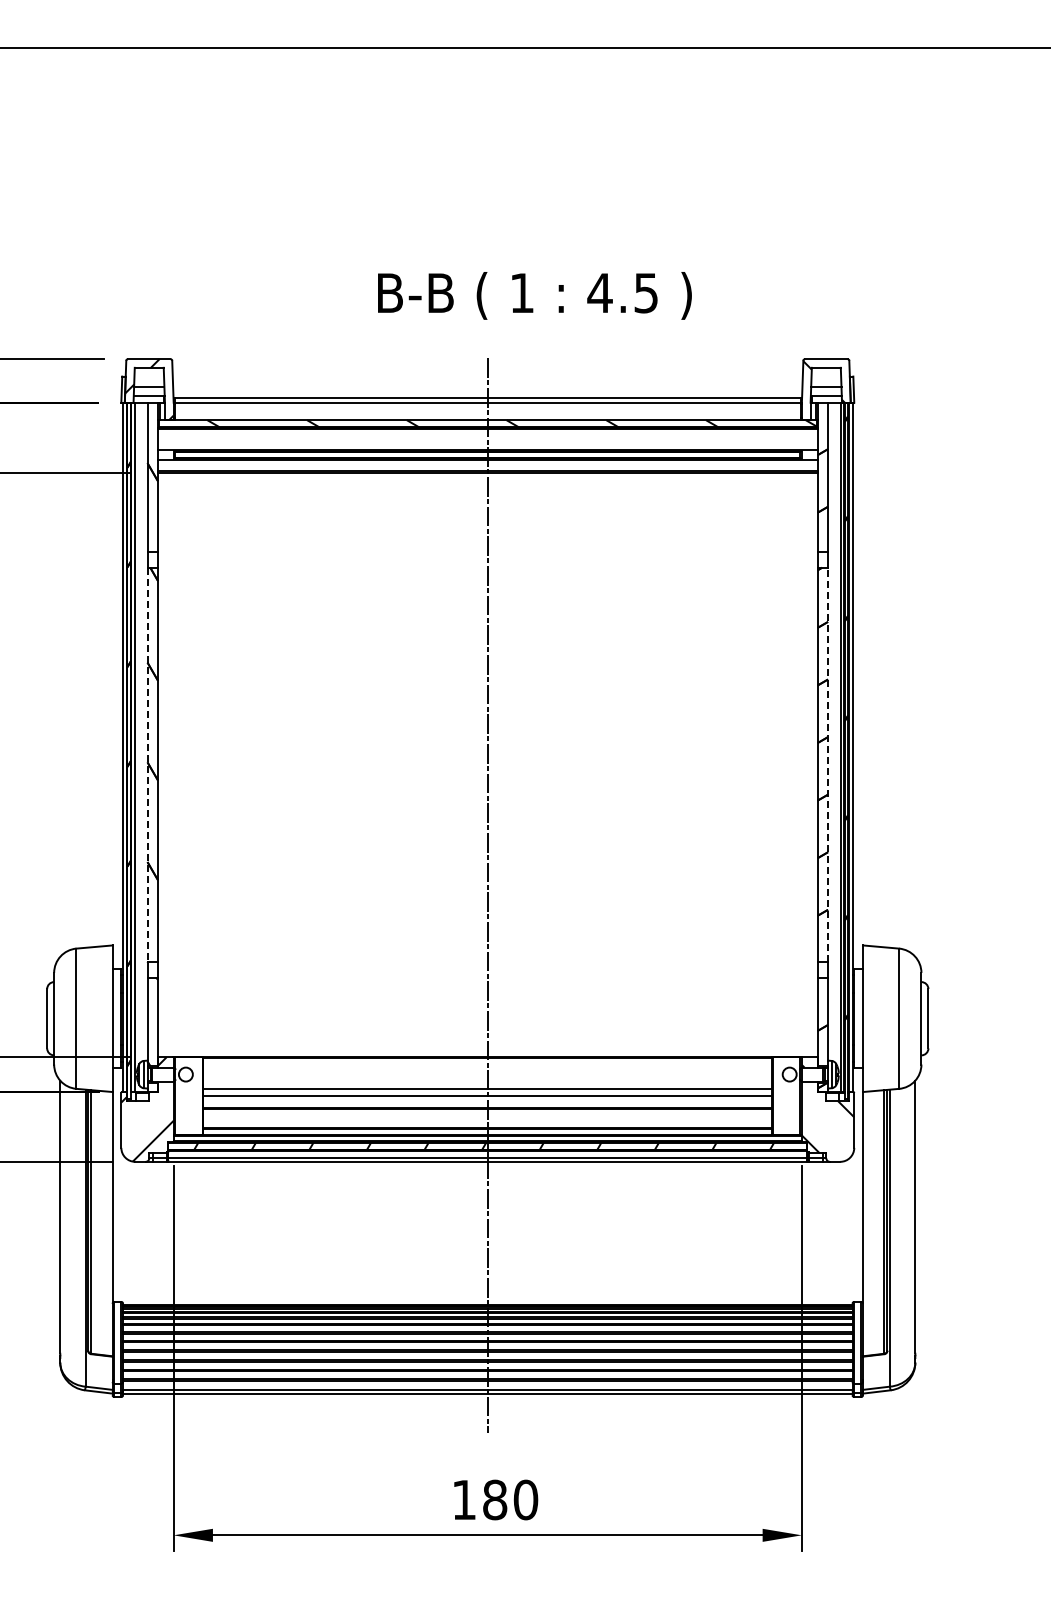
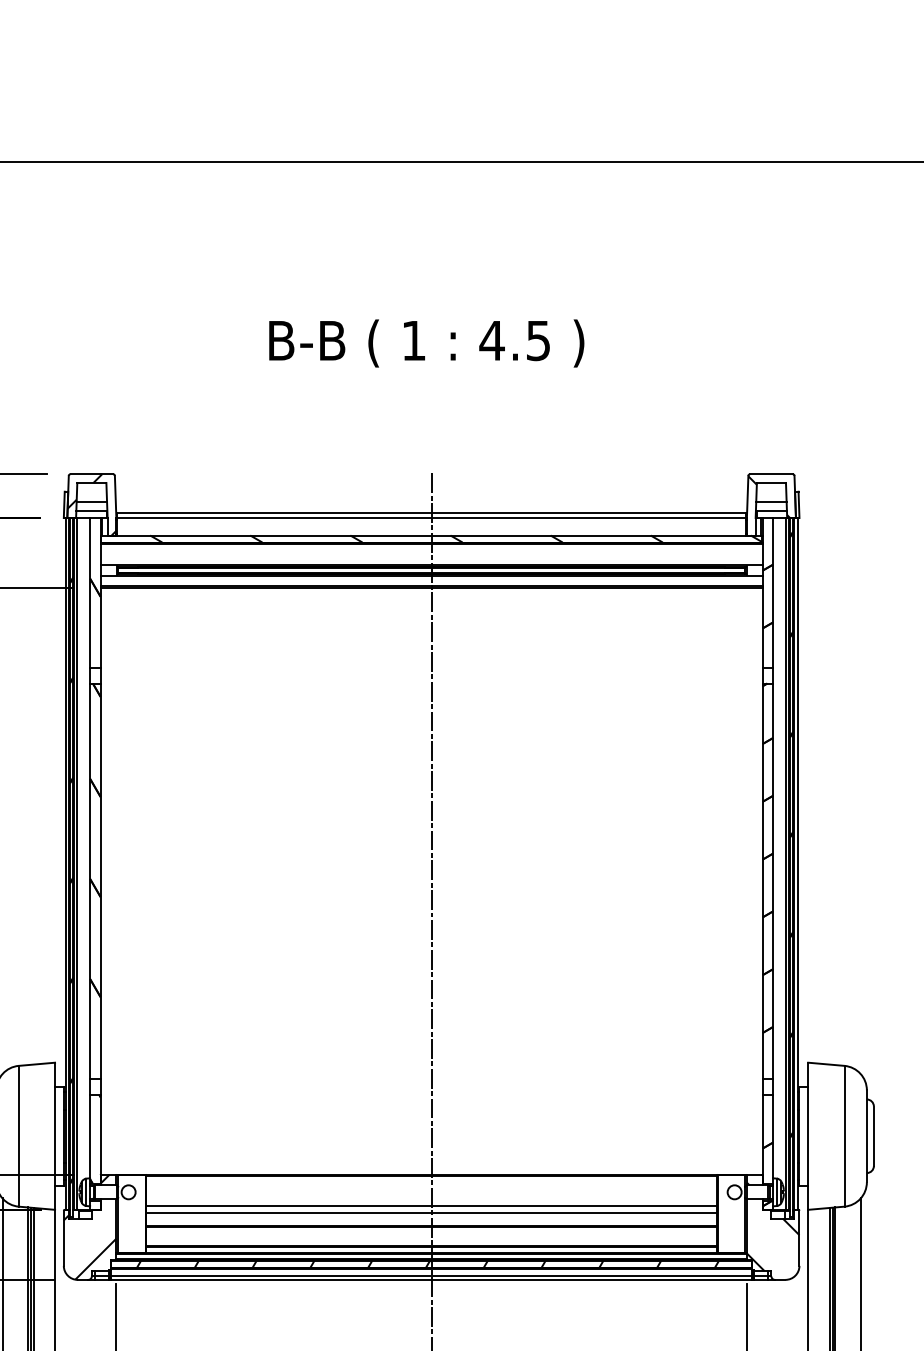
text: (534, 295) -> (426, 343), moved
line: (828, 764) -> (773, 881), dashed -> solid
line: (147, 765) -> (90, 882), dashed -> solid

